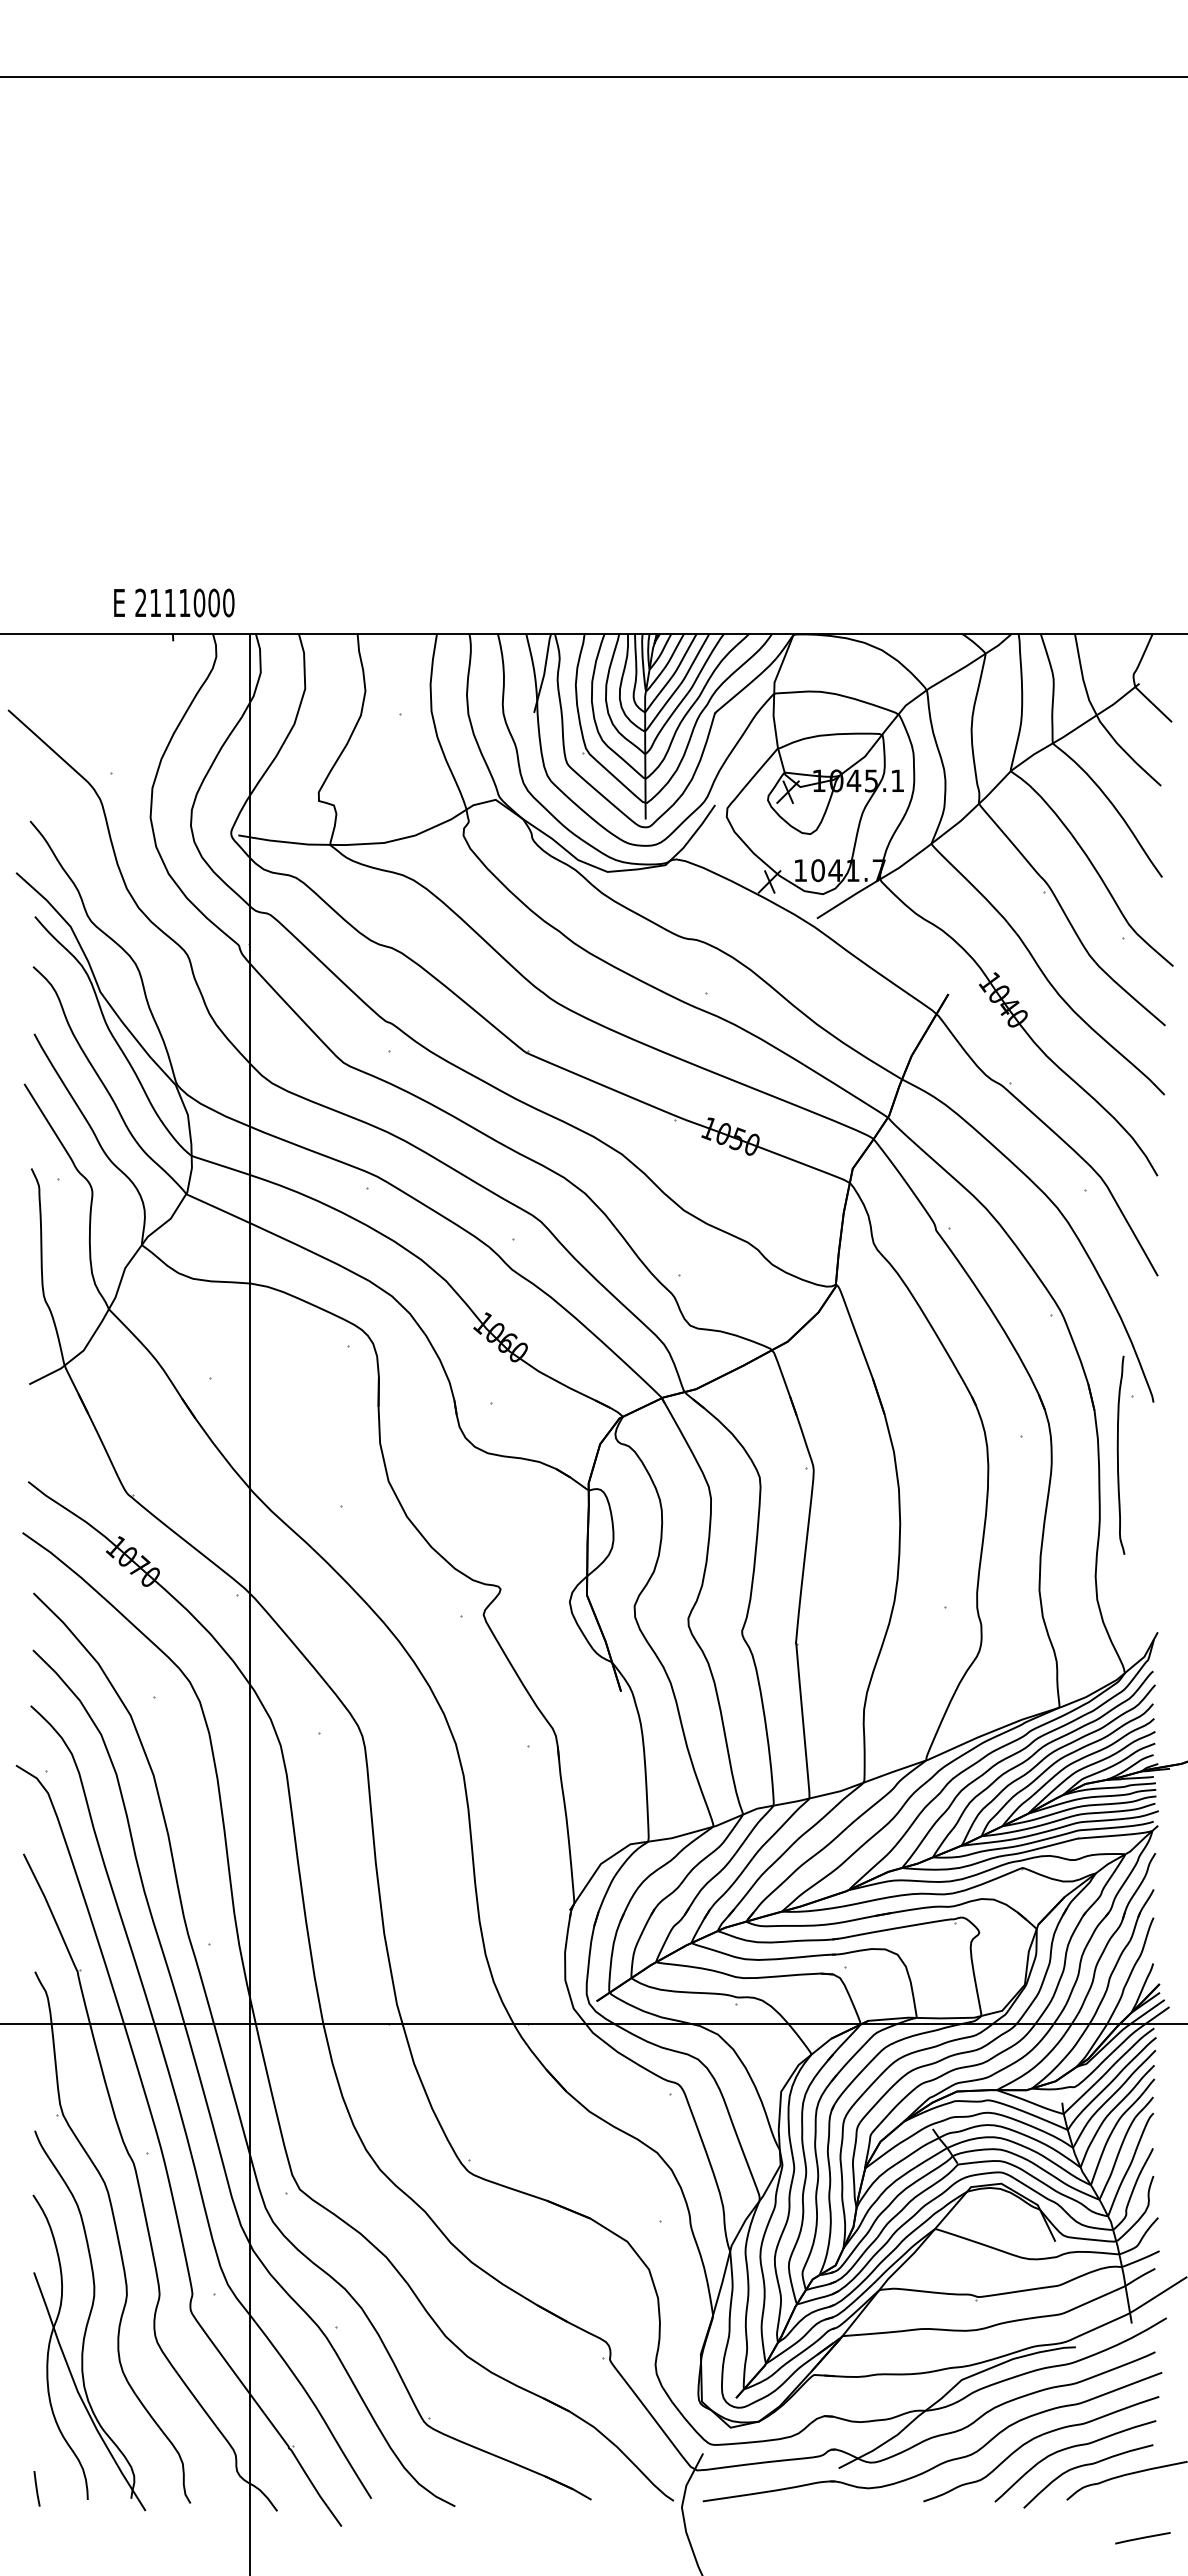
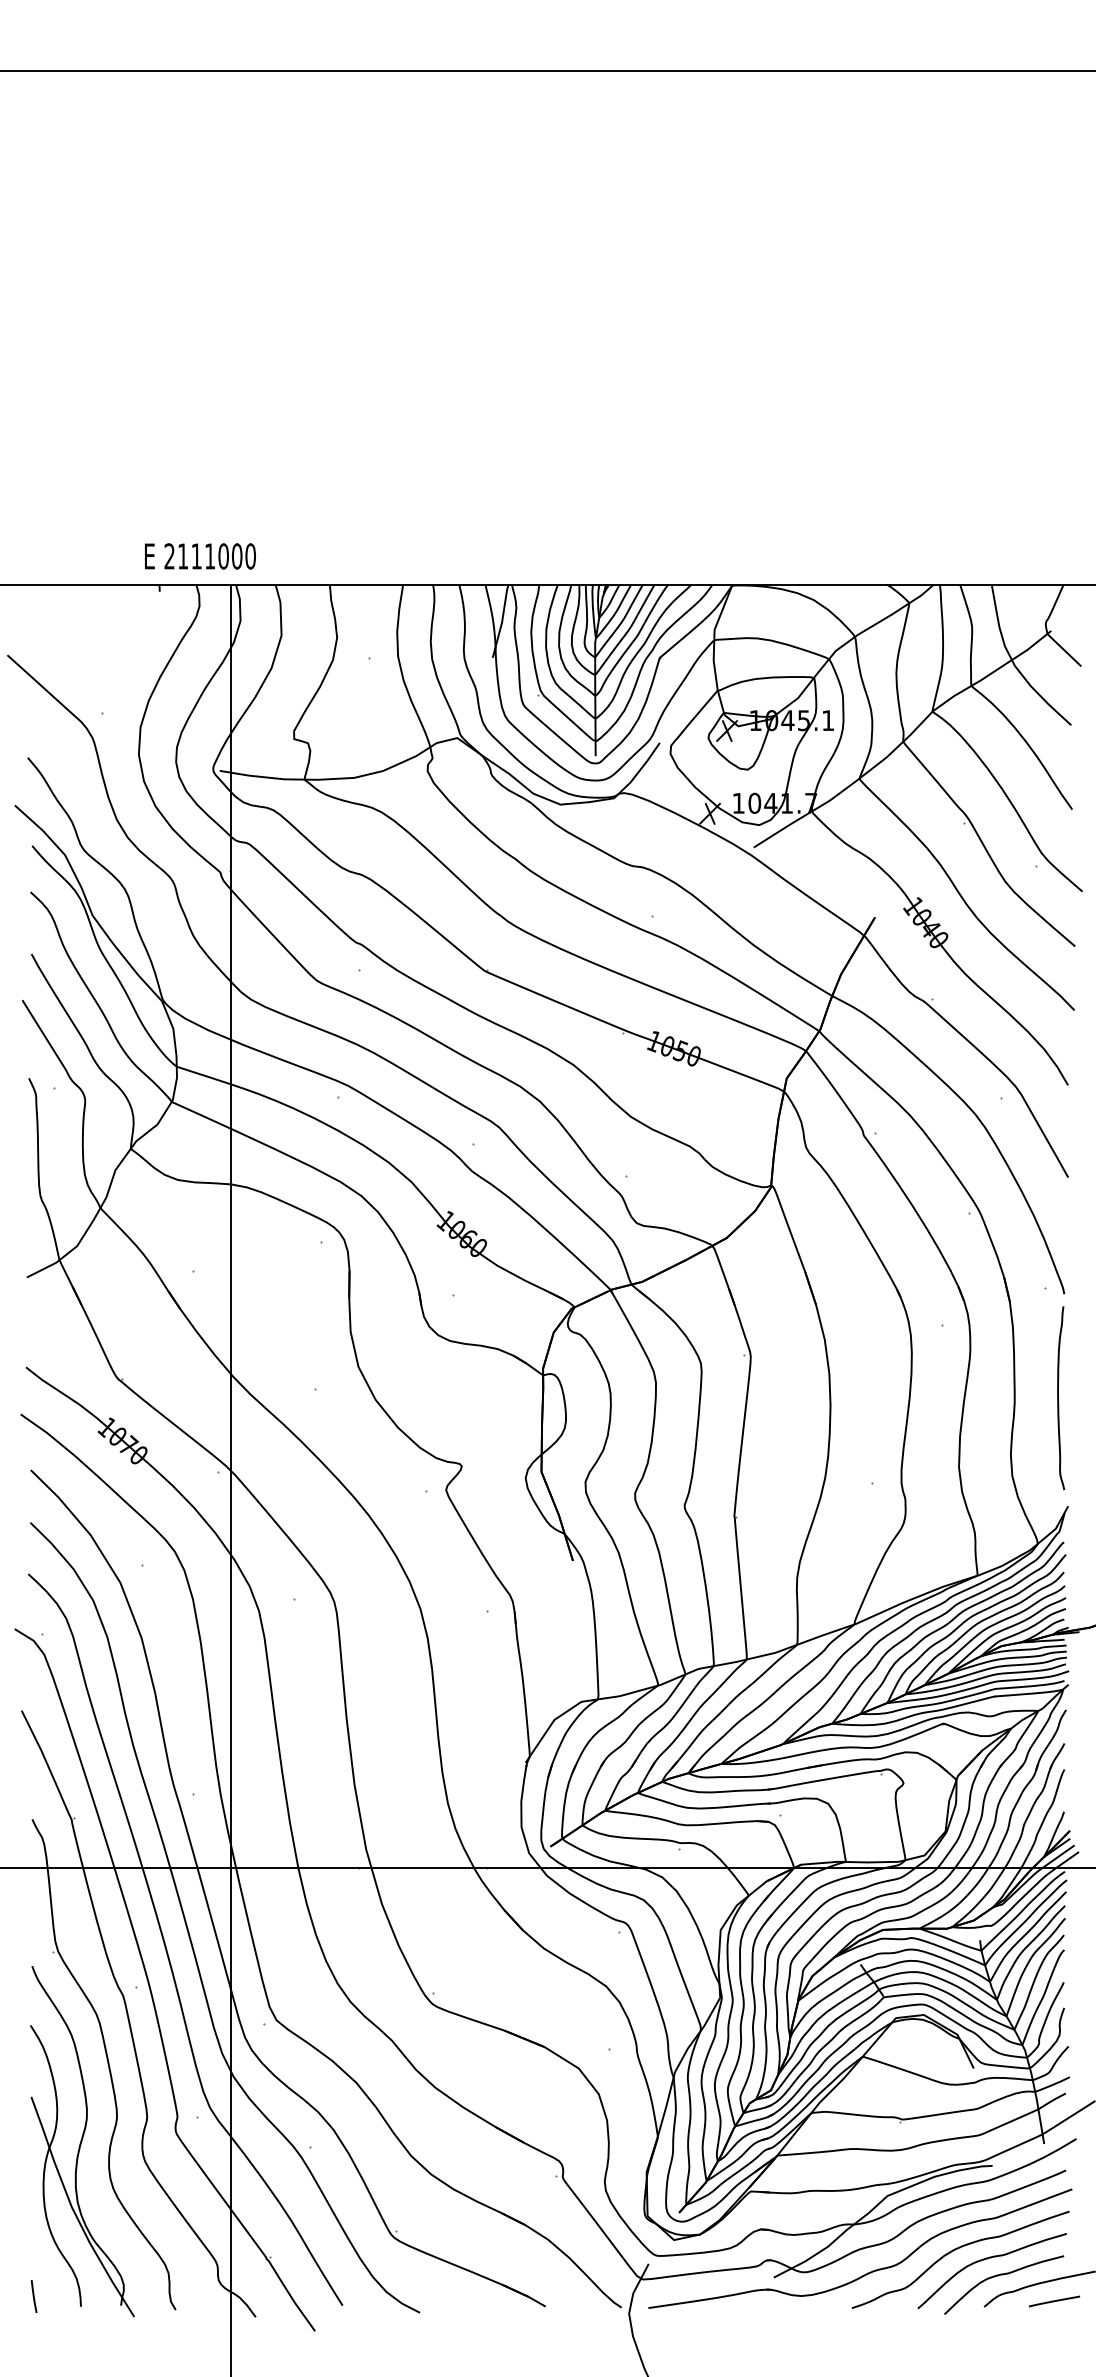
text: (174, 602) -> (200, 555), moved
curve: (1118, 1454) -> (1058, 1397), moved
line: (1142, 2538) -> (1054, 2301), moved

